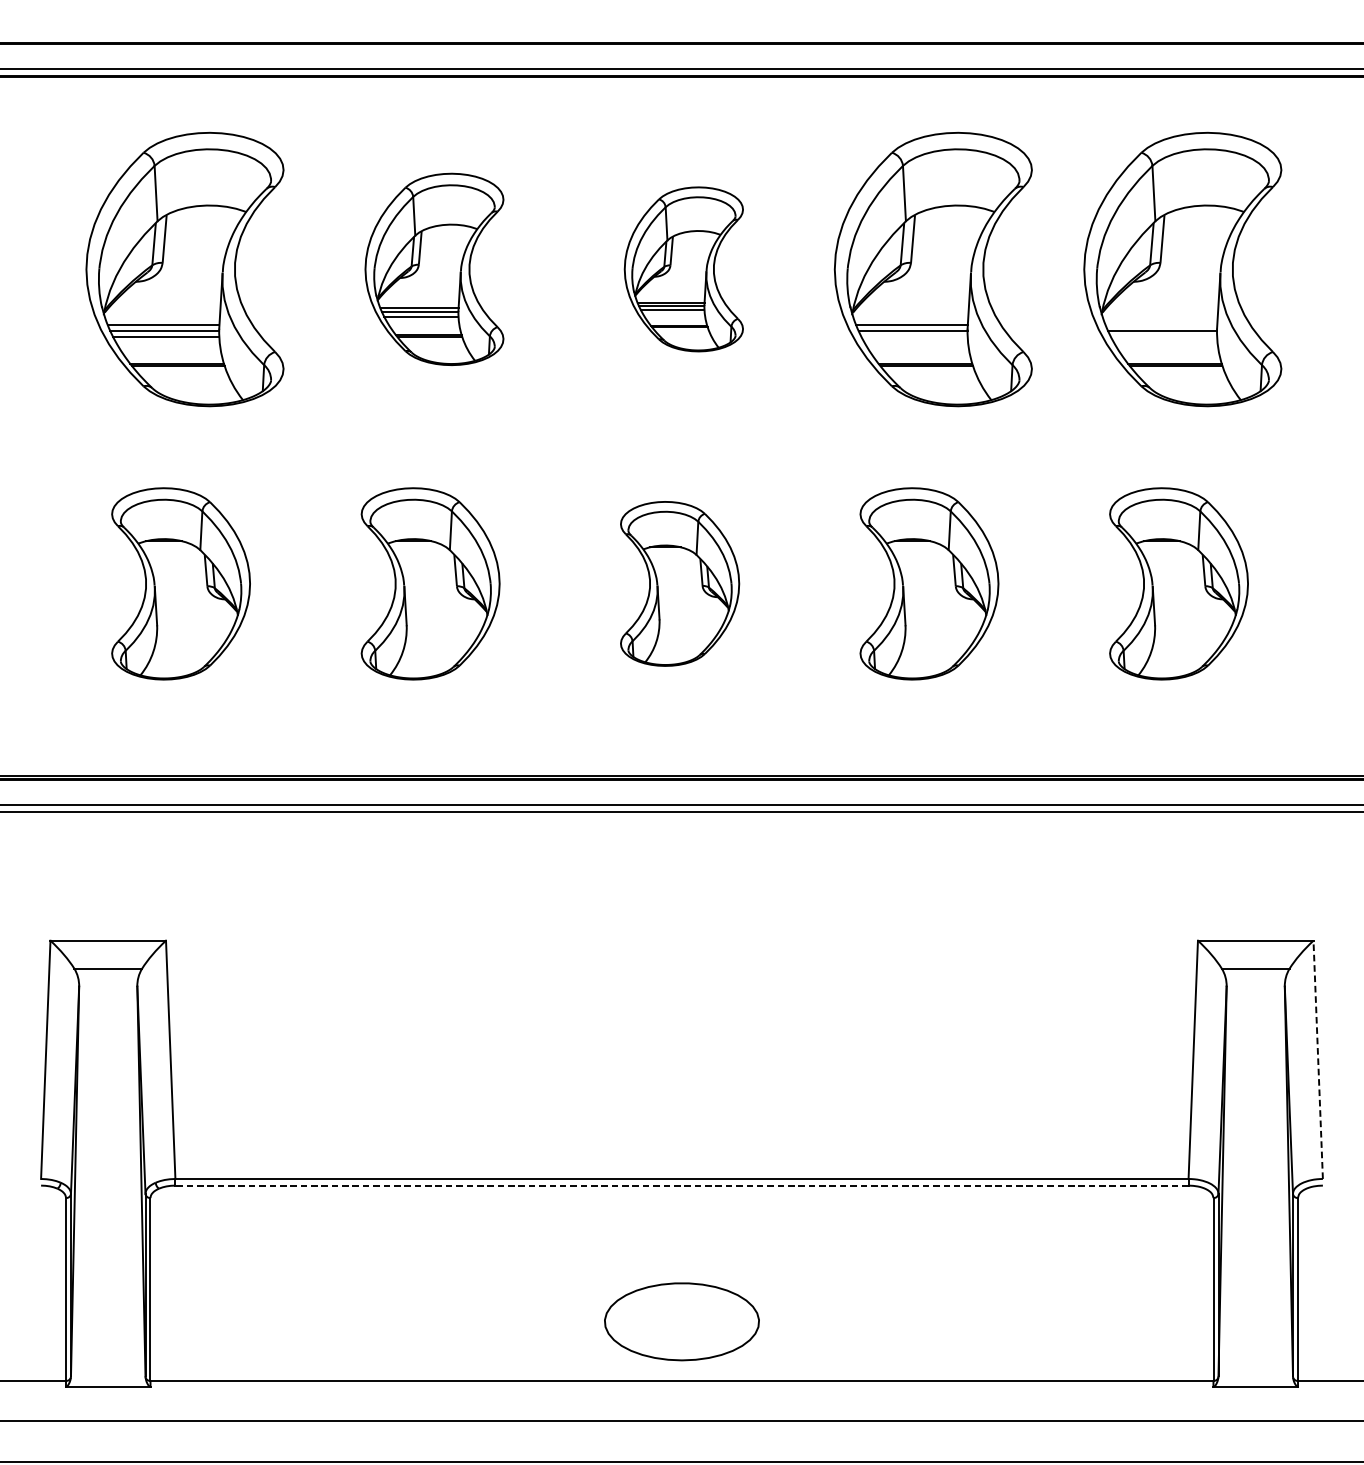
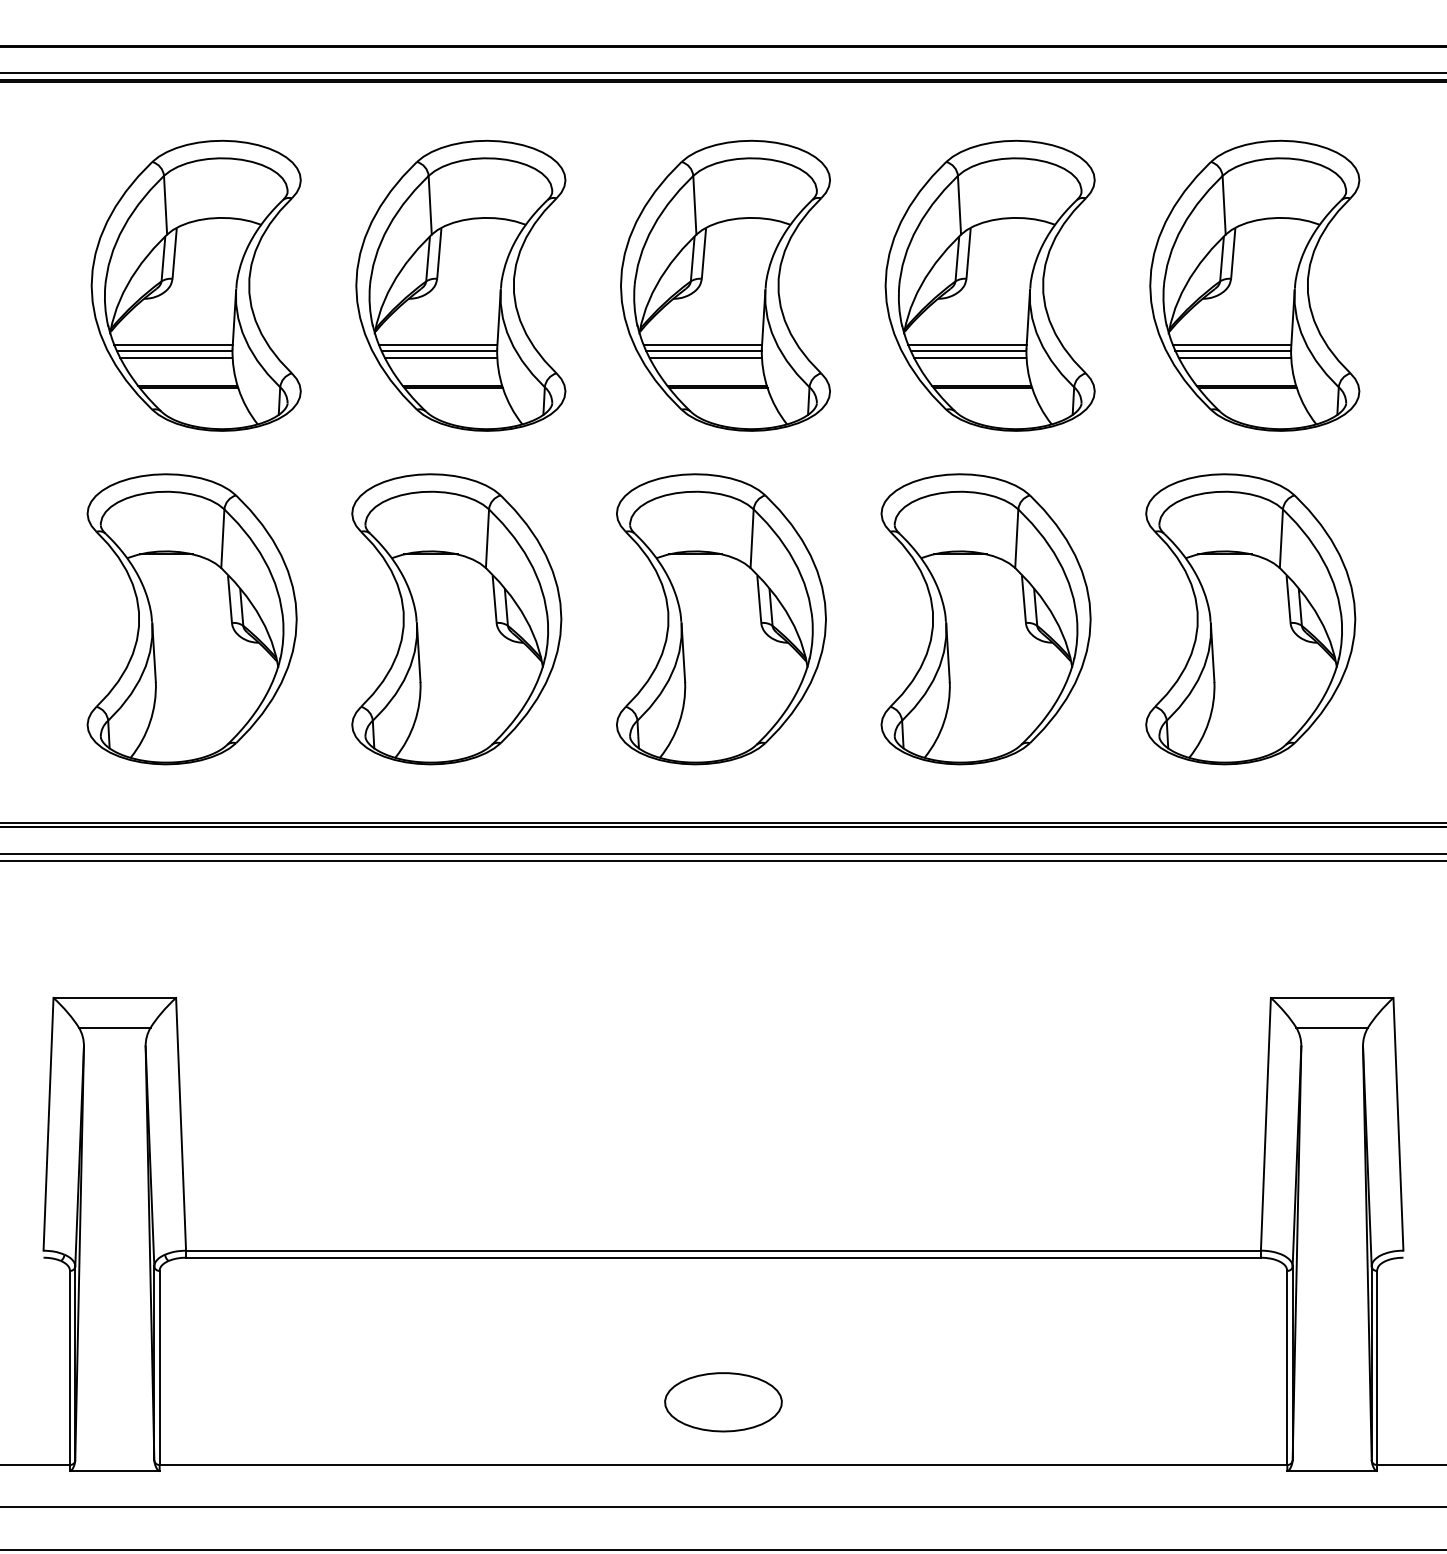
part: (434, 269) -> (460, 285), size x1.43
part: (683, 269) -> (725, 285), size x1.67
line: (1161, 324) -> (1232, 344), added
line: (914, 337) -> (970, 357), added
line: (1163, 337) -> (1234, 357), added
part: (180, 584) -> (191, 619), size x1.43
part: (430, 584) -> (456, 619), size x1.43
part: (680, 584) -> (721, 619), size x1.67
part: (928, 584) -> (985, 619), size x1.43
part: (1178, 584) -> (1250, 619), size x1.43
line: (1318, 1059) -> (1398, 1123), dashed -> solid
line: (681, 1185) -> (722, 1257), dashed -> solid
part: (682, 1322) -> (723, 1402), size x0.71

